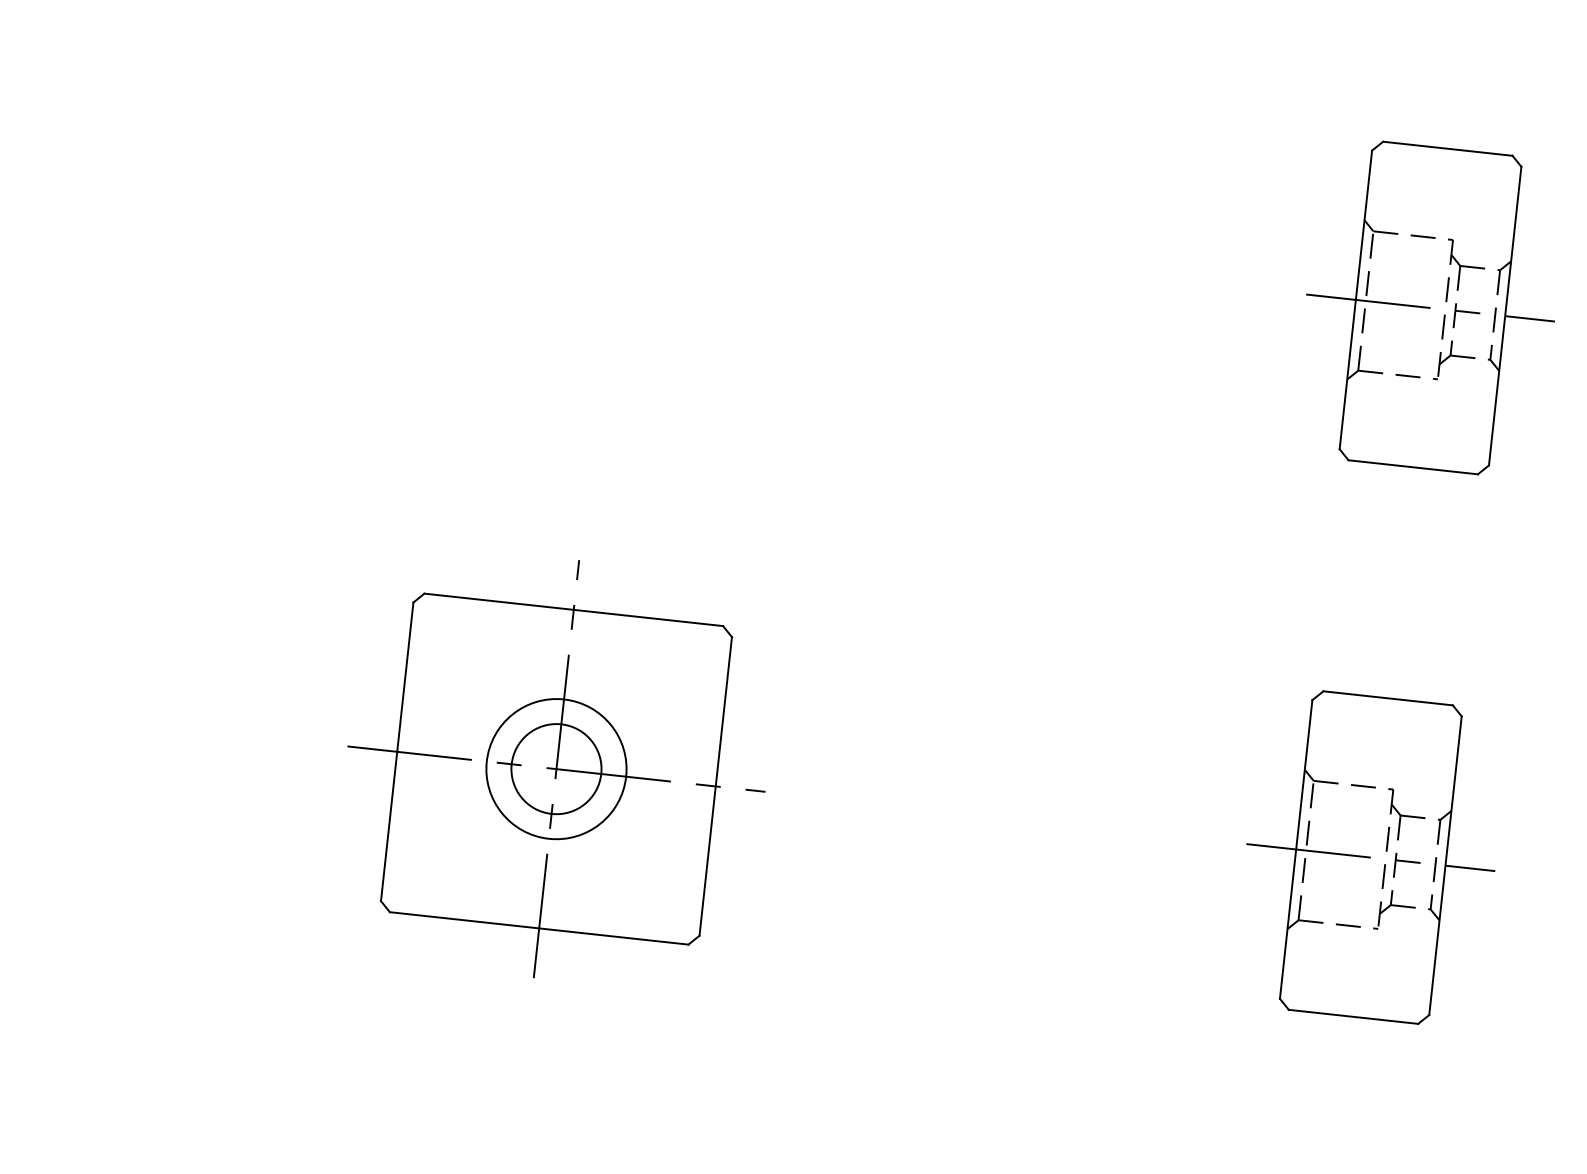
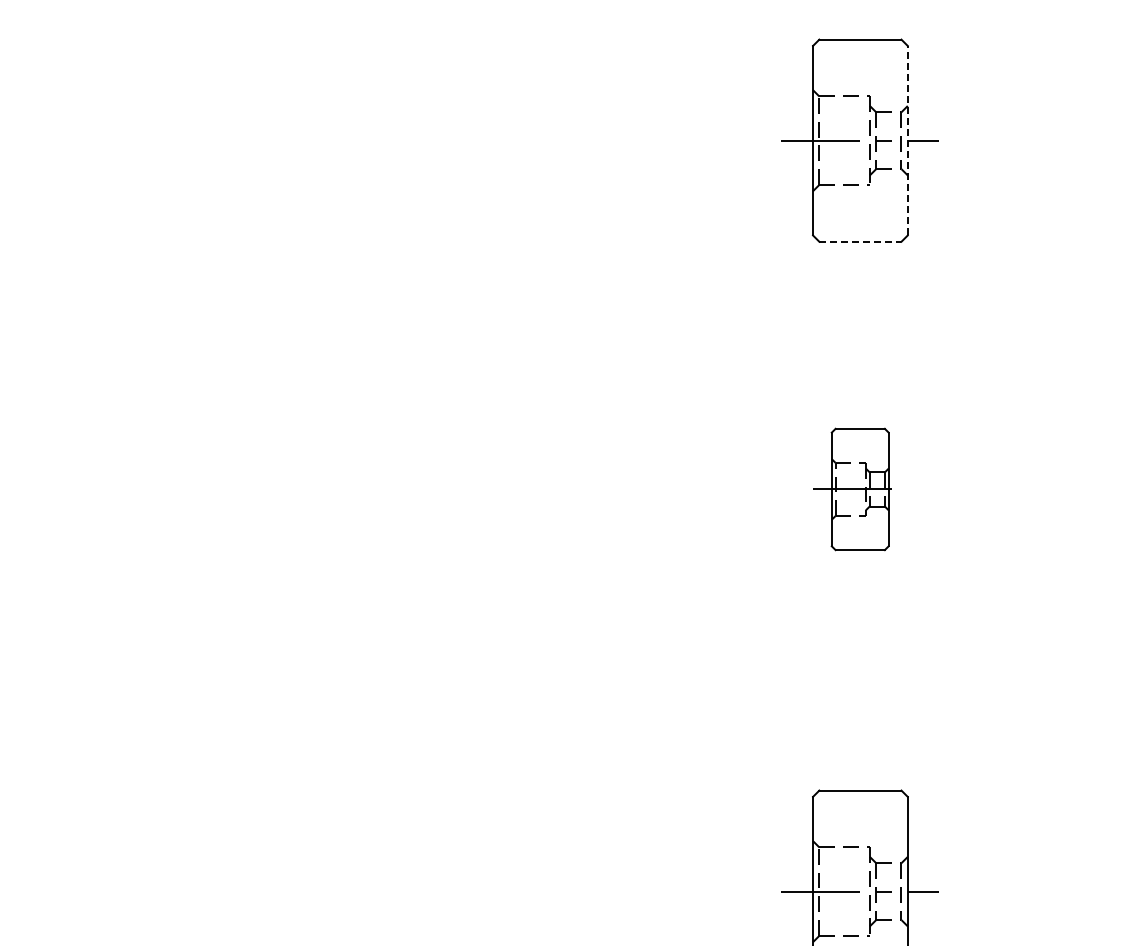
line: (1504, 315) -> (907, 140), solid -> dashed
line: (1413, 466) -> (860, 241), solid -> dashed
part: (556, 769) -> (343, 489), removed
part: (1369, 857) -> (859, 489), size x0.6

